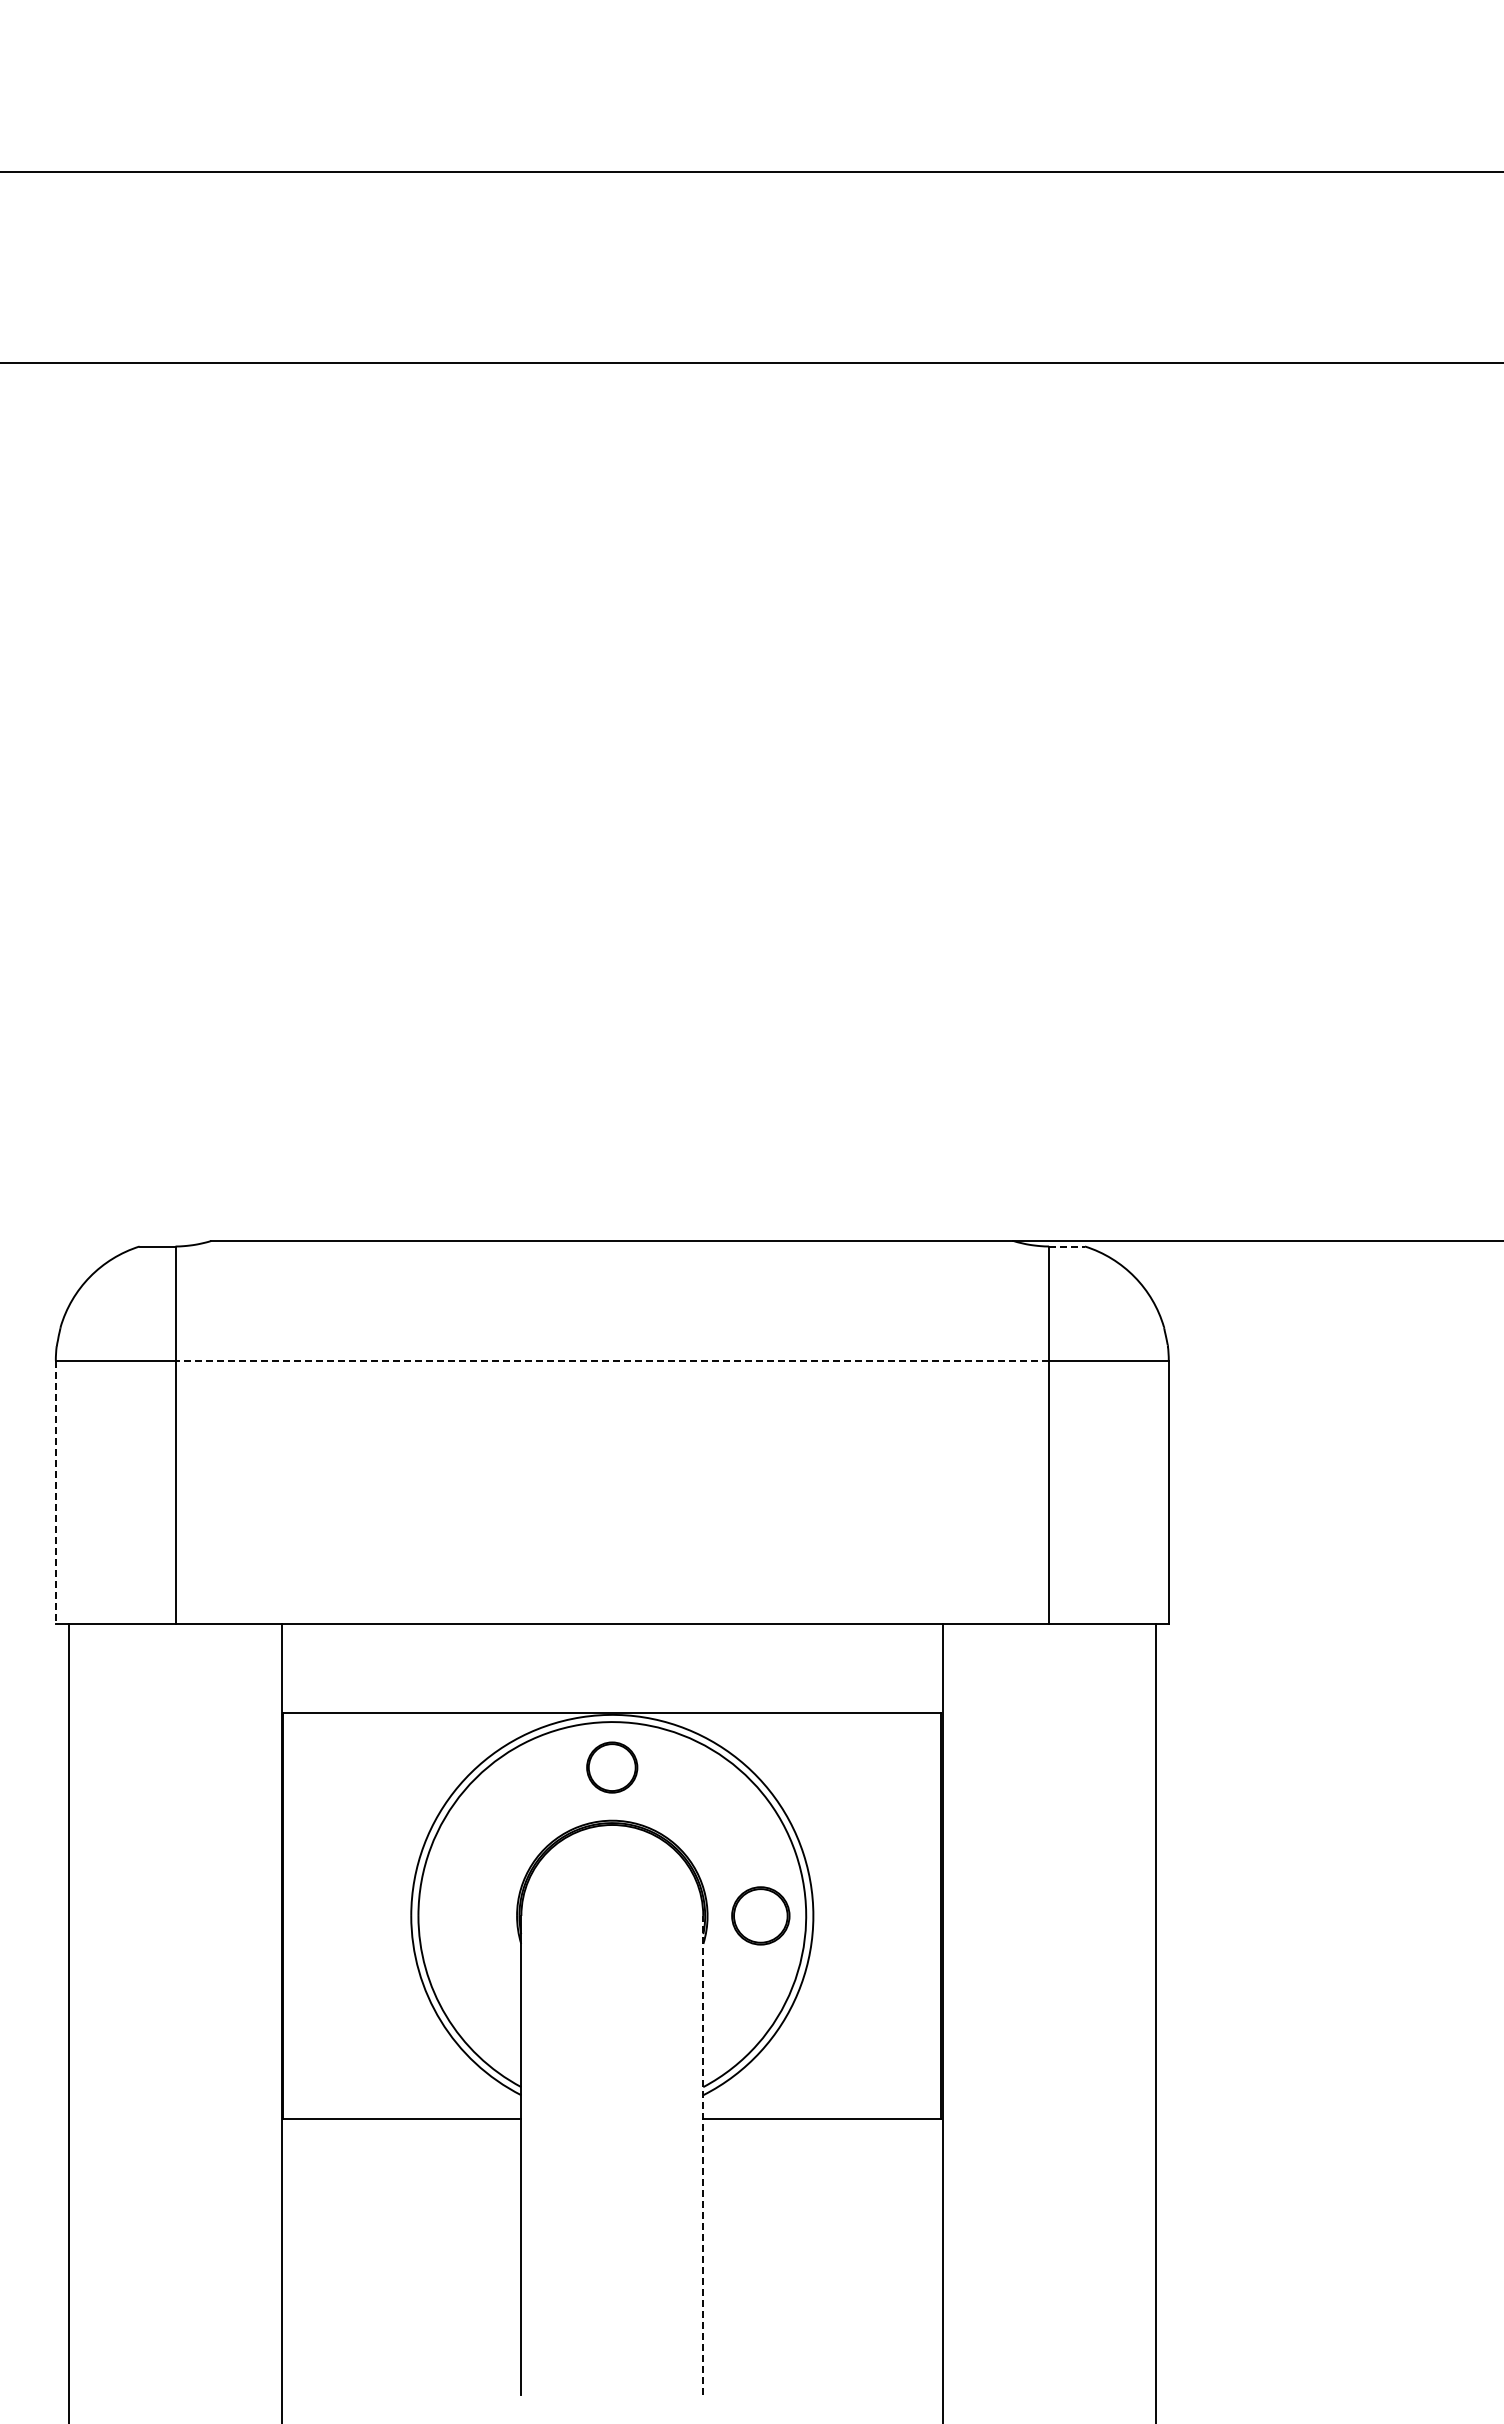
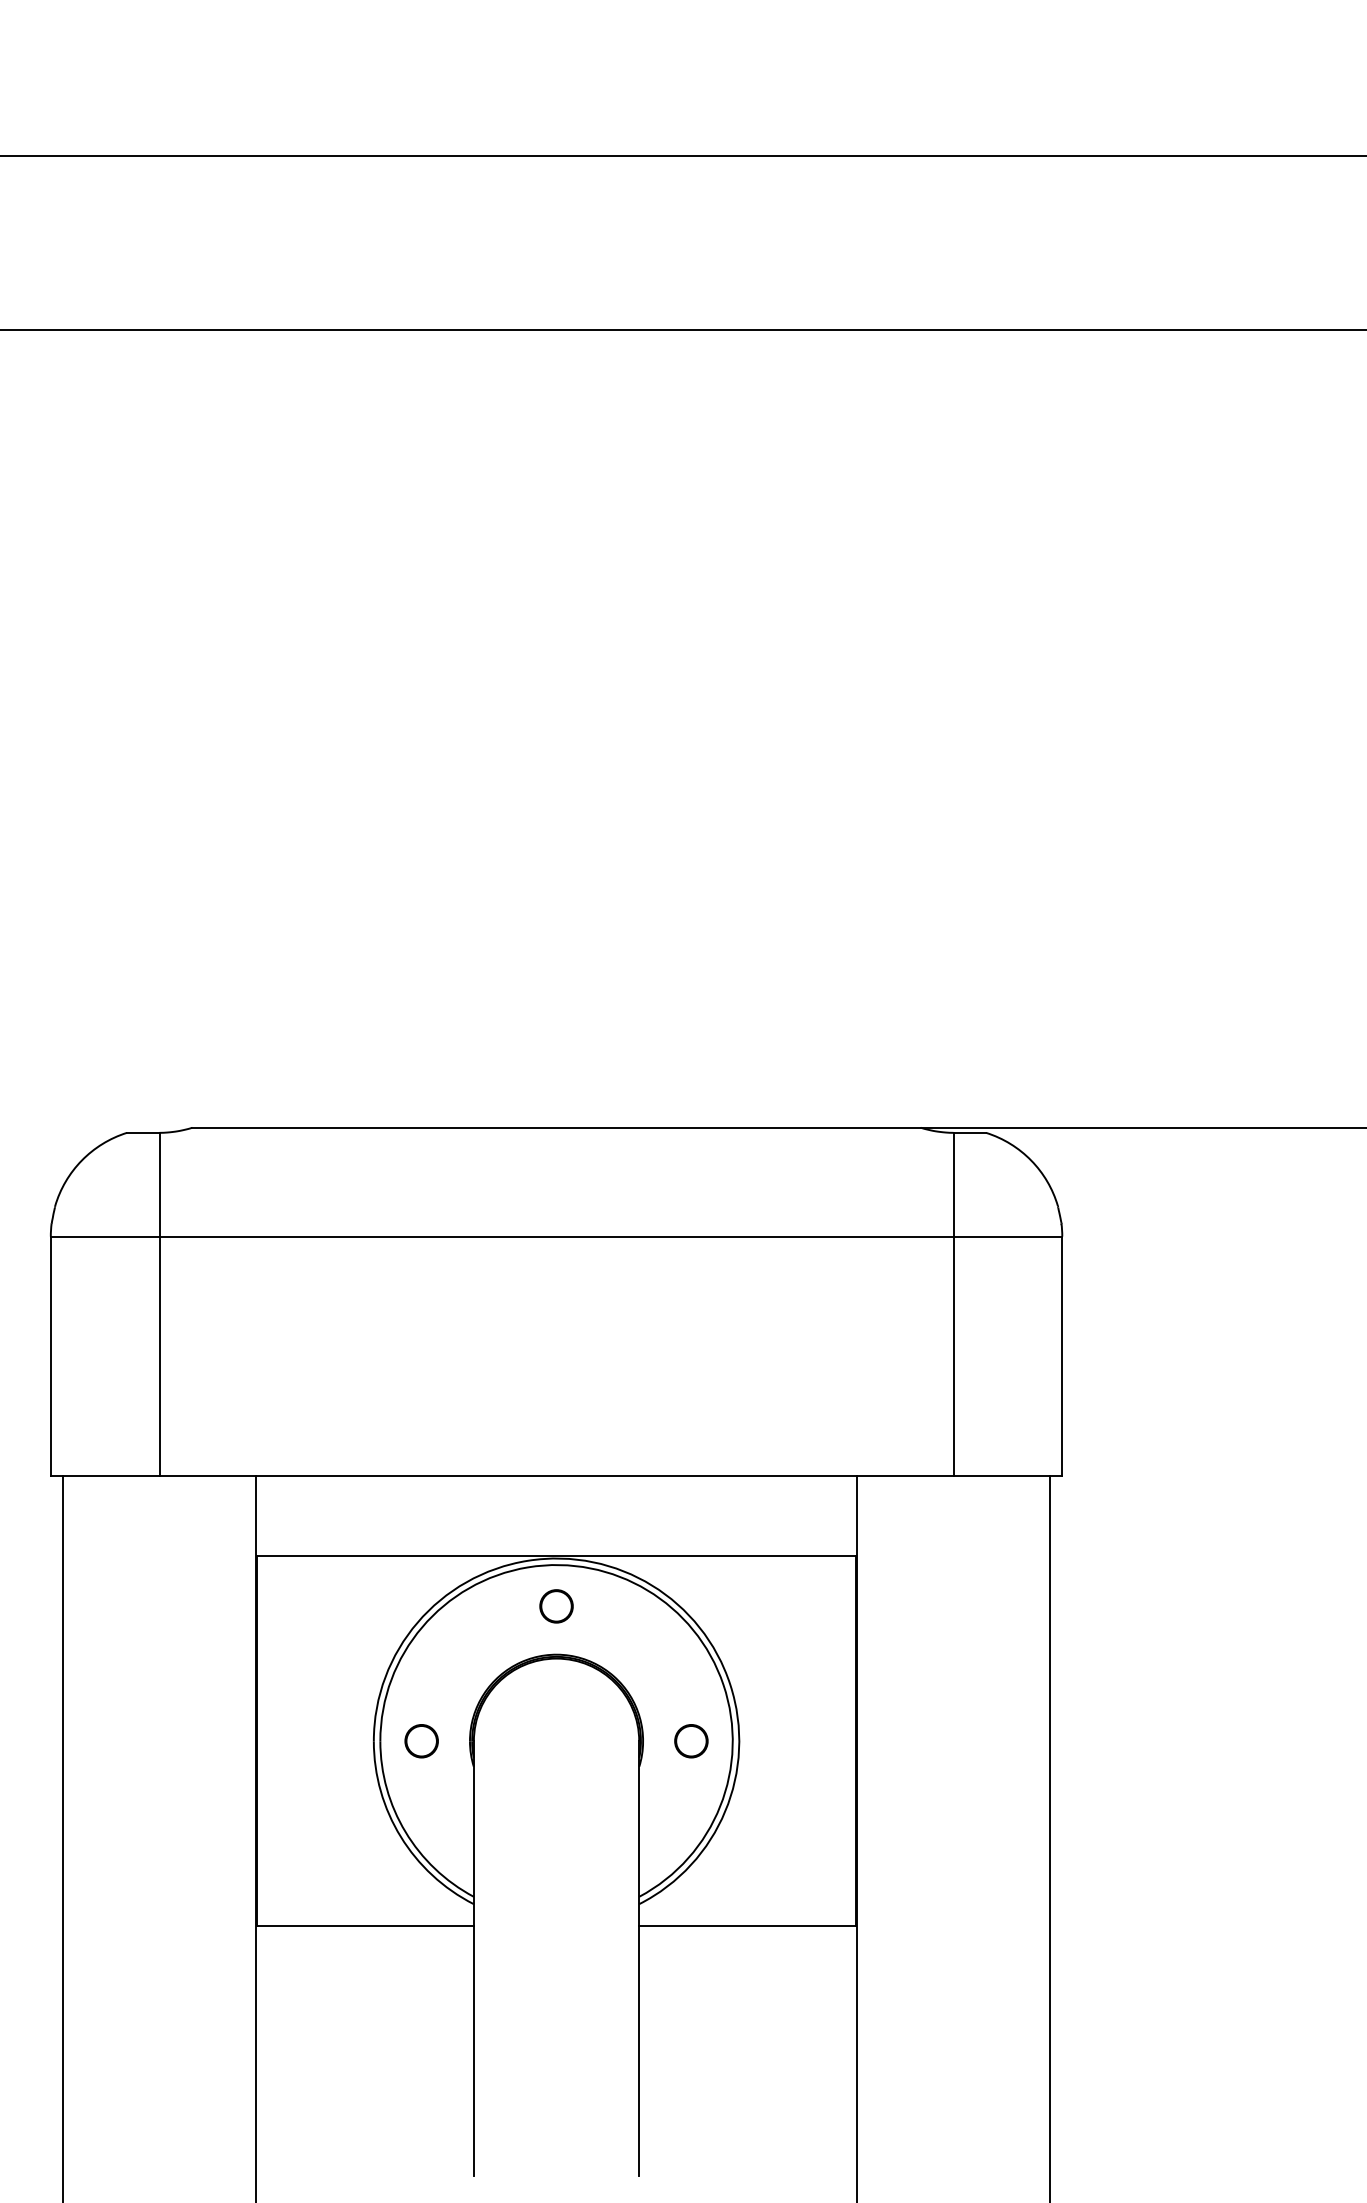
line: (1067, 1246) -> (970, 1132), dashed -> solid
line: (612, 1360) -> (556, 1236), dashed -> solid
line: (55, 1492) -> (50, 1356), dashed -> solid
part: (612, 1767) -> (556, 1606), size x0.71
circle: (463, 1915) -> (421, 1740), added
part: (760, 1915) -> (691, 1740), size x0.62
line: (703, 2154) -> (639, 1958), dashed -> solid

